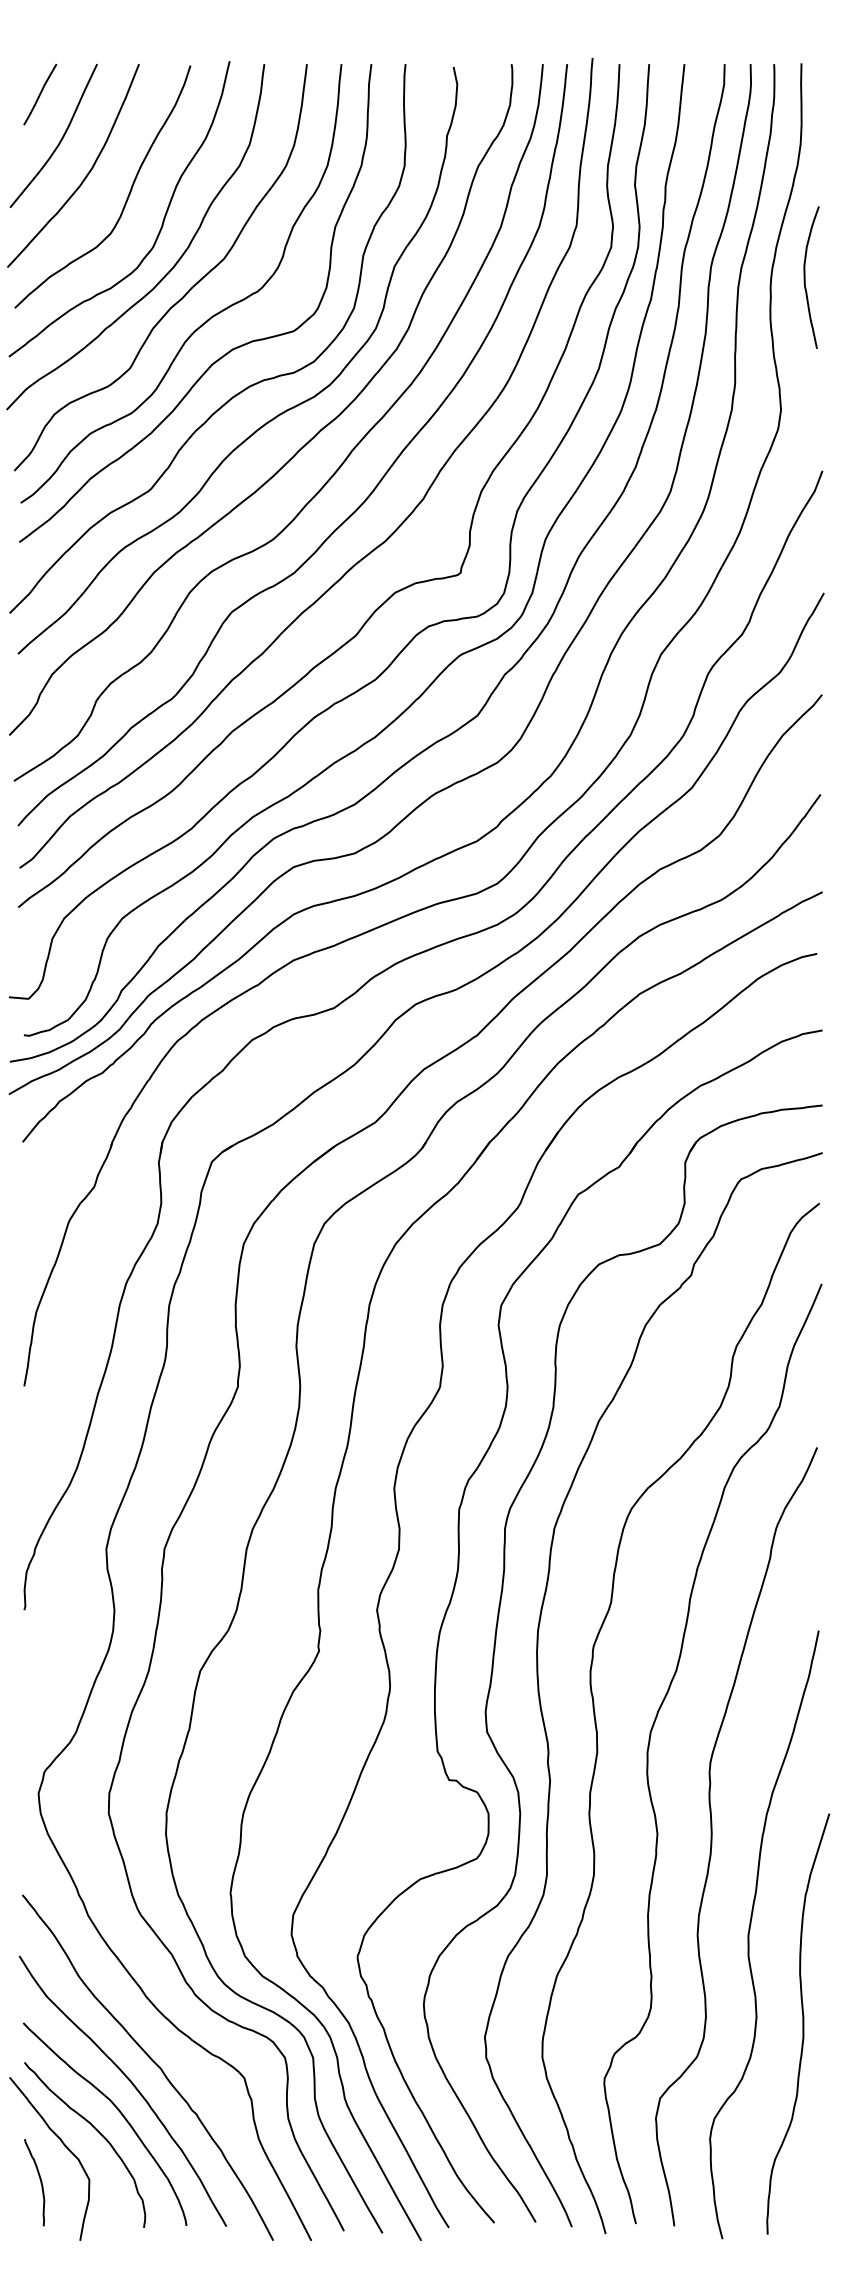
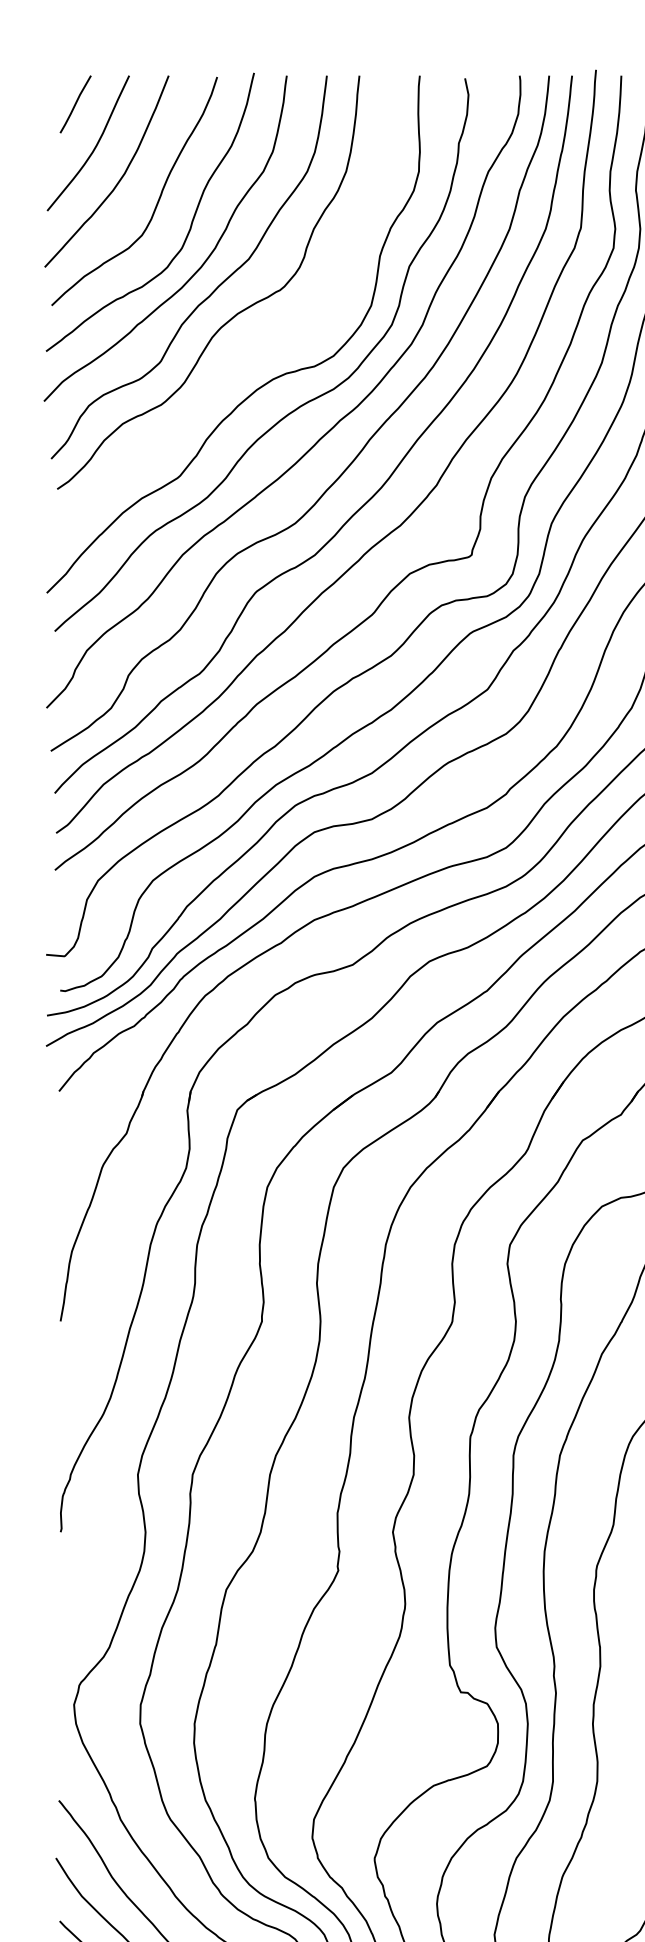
curve: (230, 349) -> (254, 344), removed

